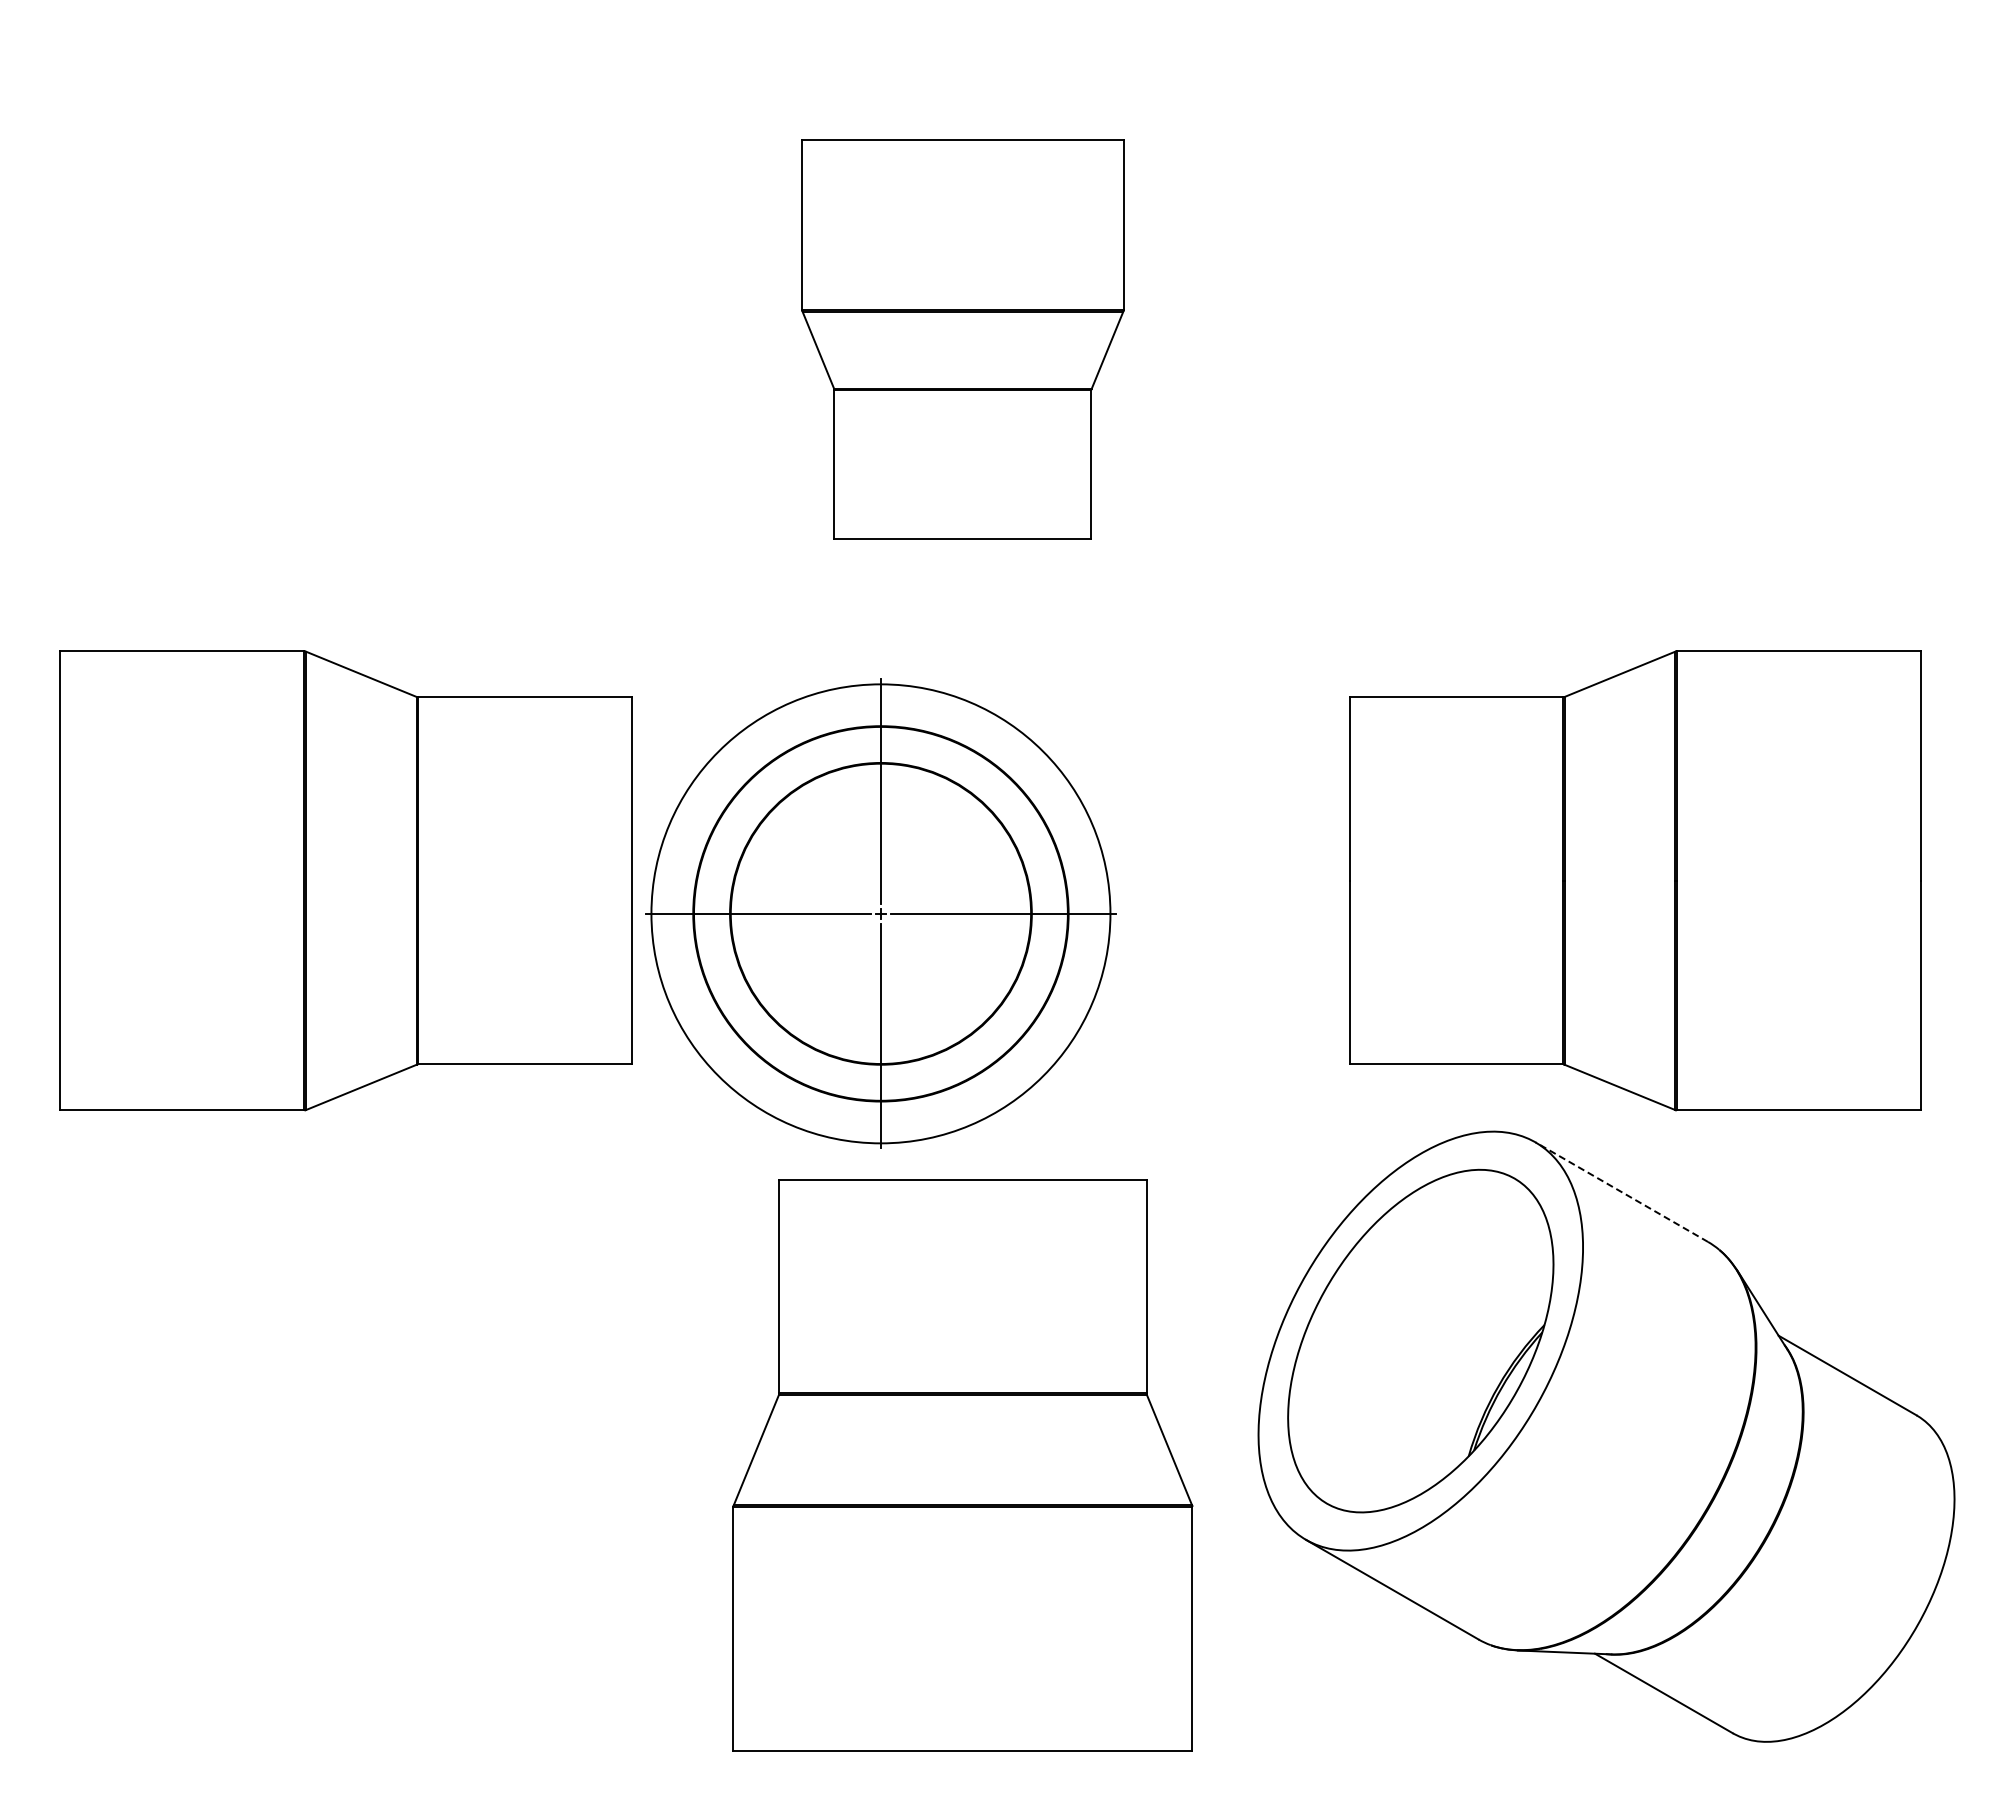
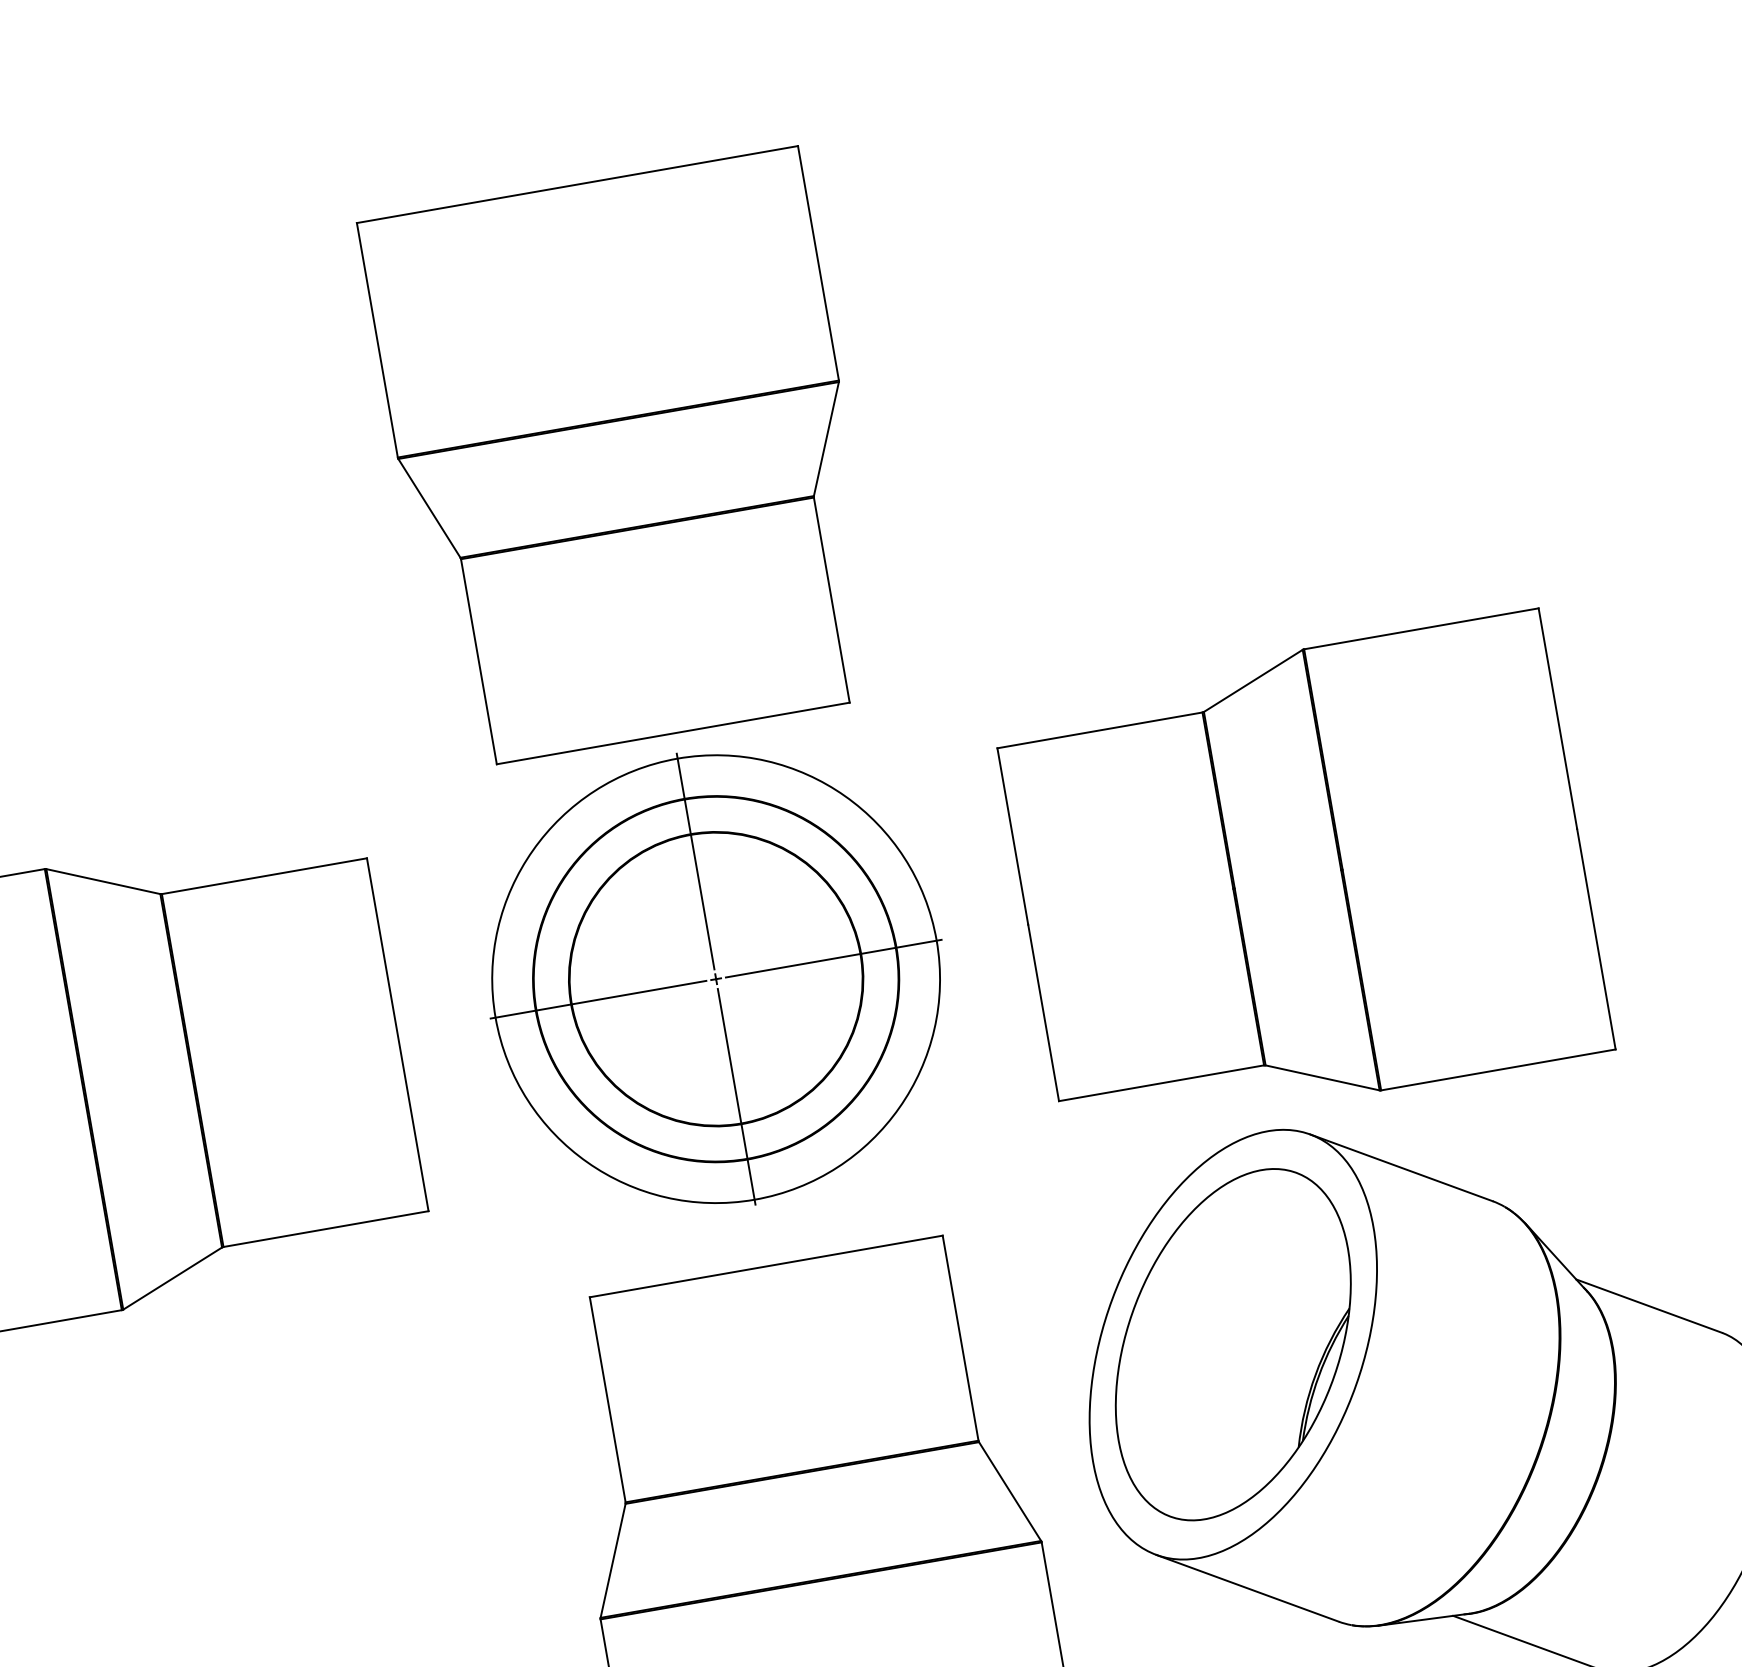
part: (962, 339) -> (624, 459), size x1.43
part: (1635, 880) -> (1302, 876), moved
part: (880, 913) -> (715, 978), moved
line: (1621, 1192) -> (1401, 1168), dashed -> solid

